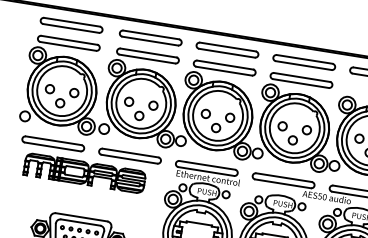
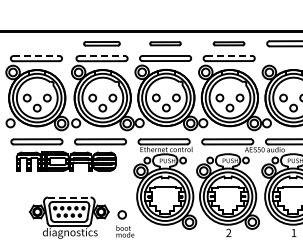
part: (71, 25) -> (36, 43), removed
part: (150, 37) -> (101, 43), size x0.7
line: (70, 40) -> (37, 56), solid -> dashed
part: (227, 49) -> (165, 43), size x0.6
line: (148, 53) -> (102, 56), solid -> dashed
part: (303, 62) -> (228, 43), size x0.6
line: (303, 78) -> (230, 56), solid -> dashed
line: (81, 217) -> (69, 197), solid -> dashed

